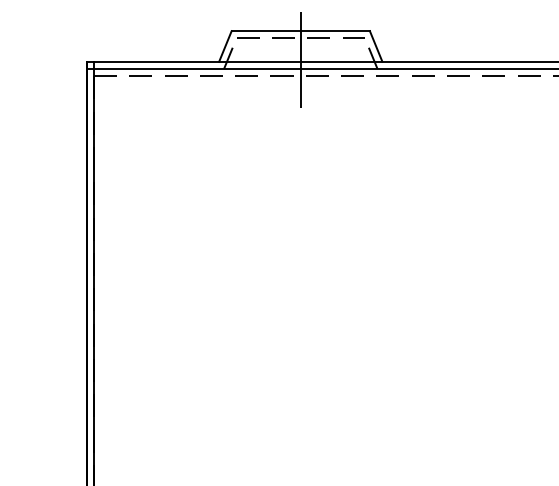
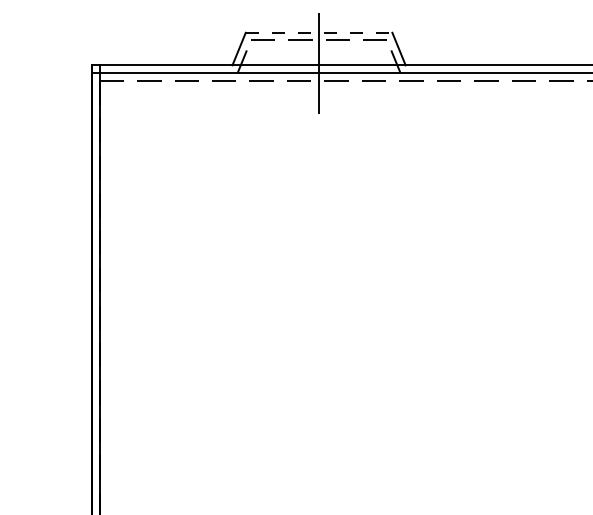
line: (301, 30) -> (319, 32), solid -> dashed

